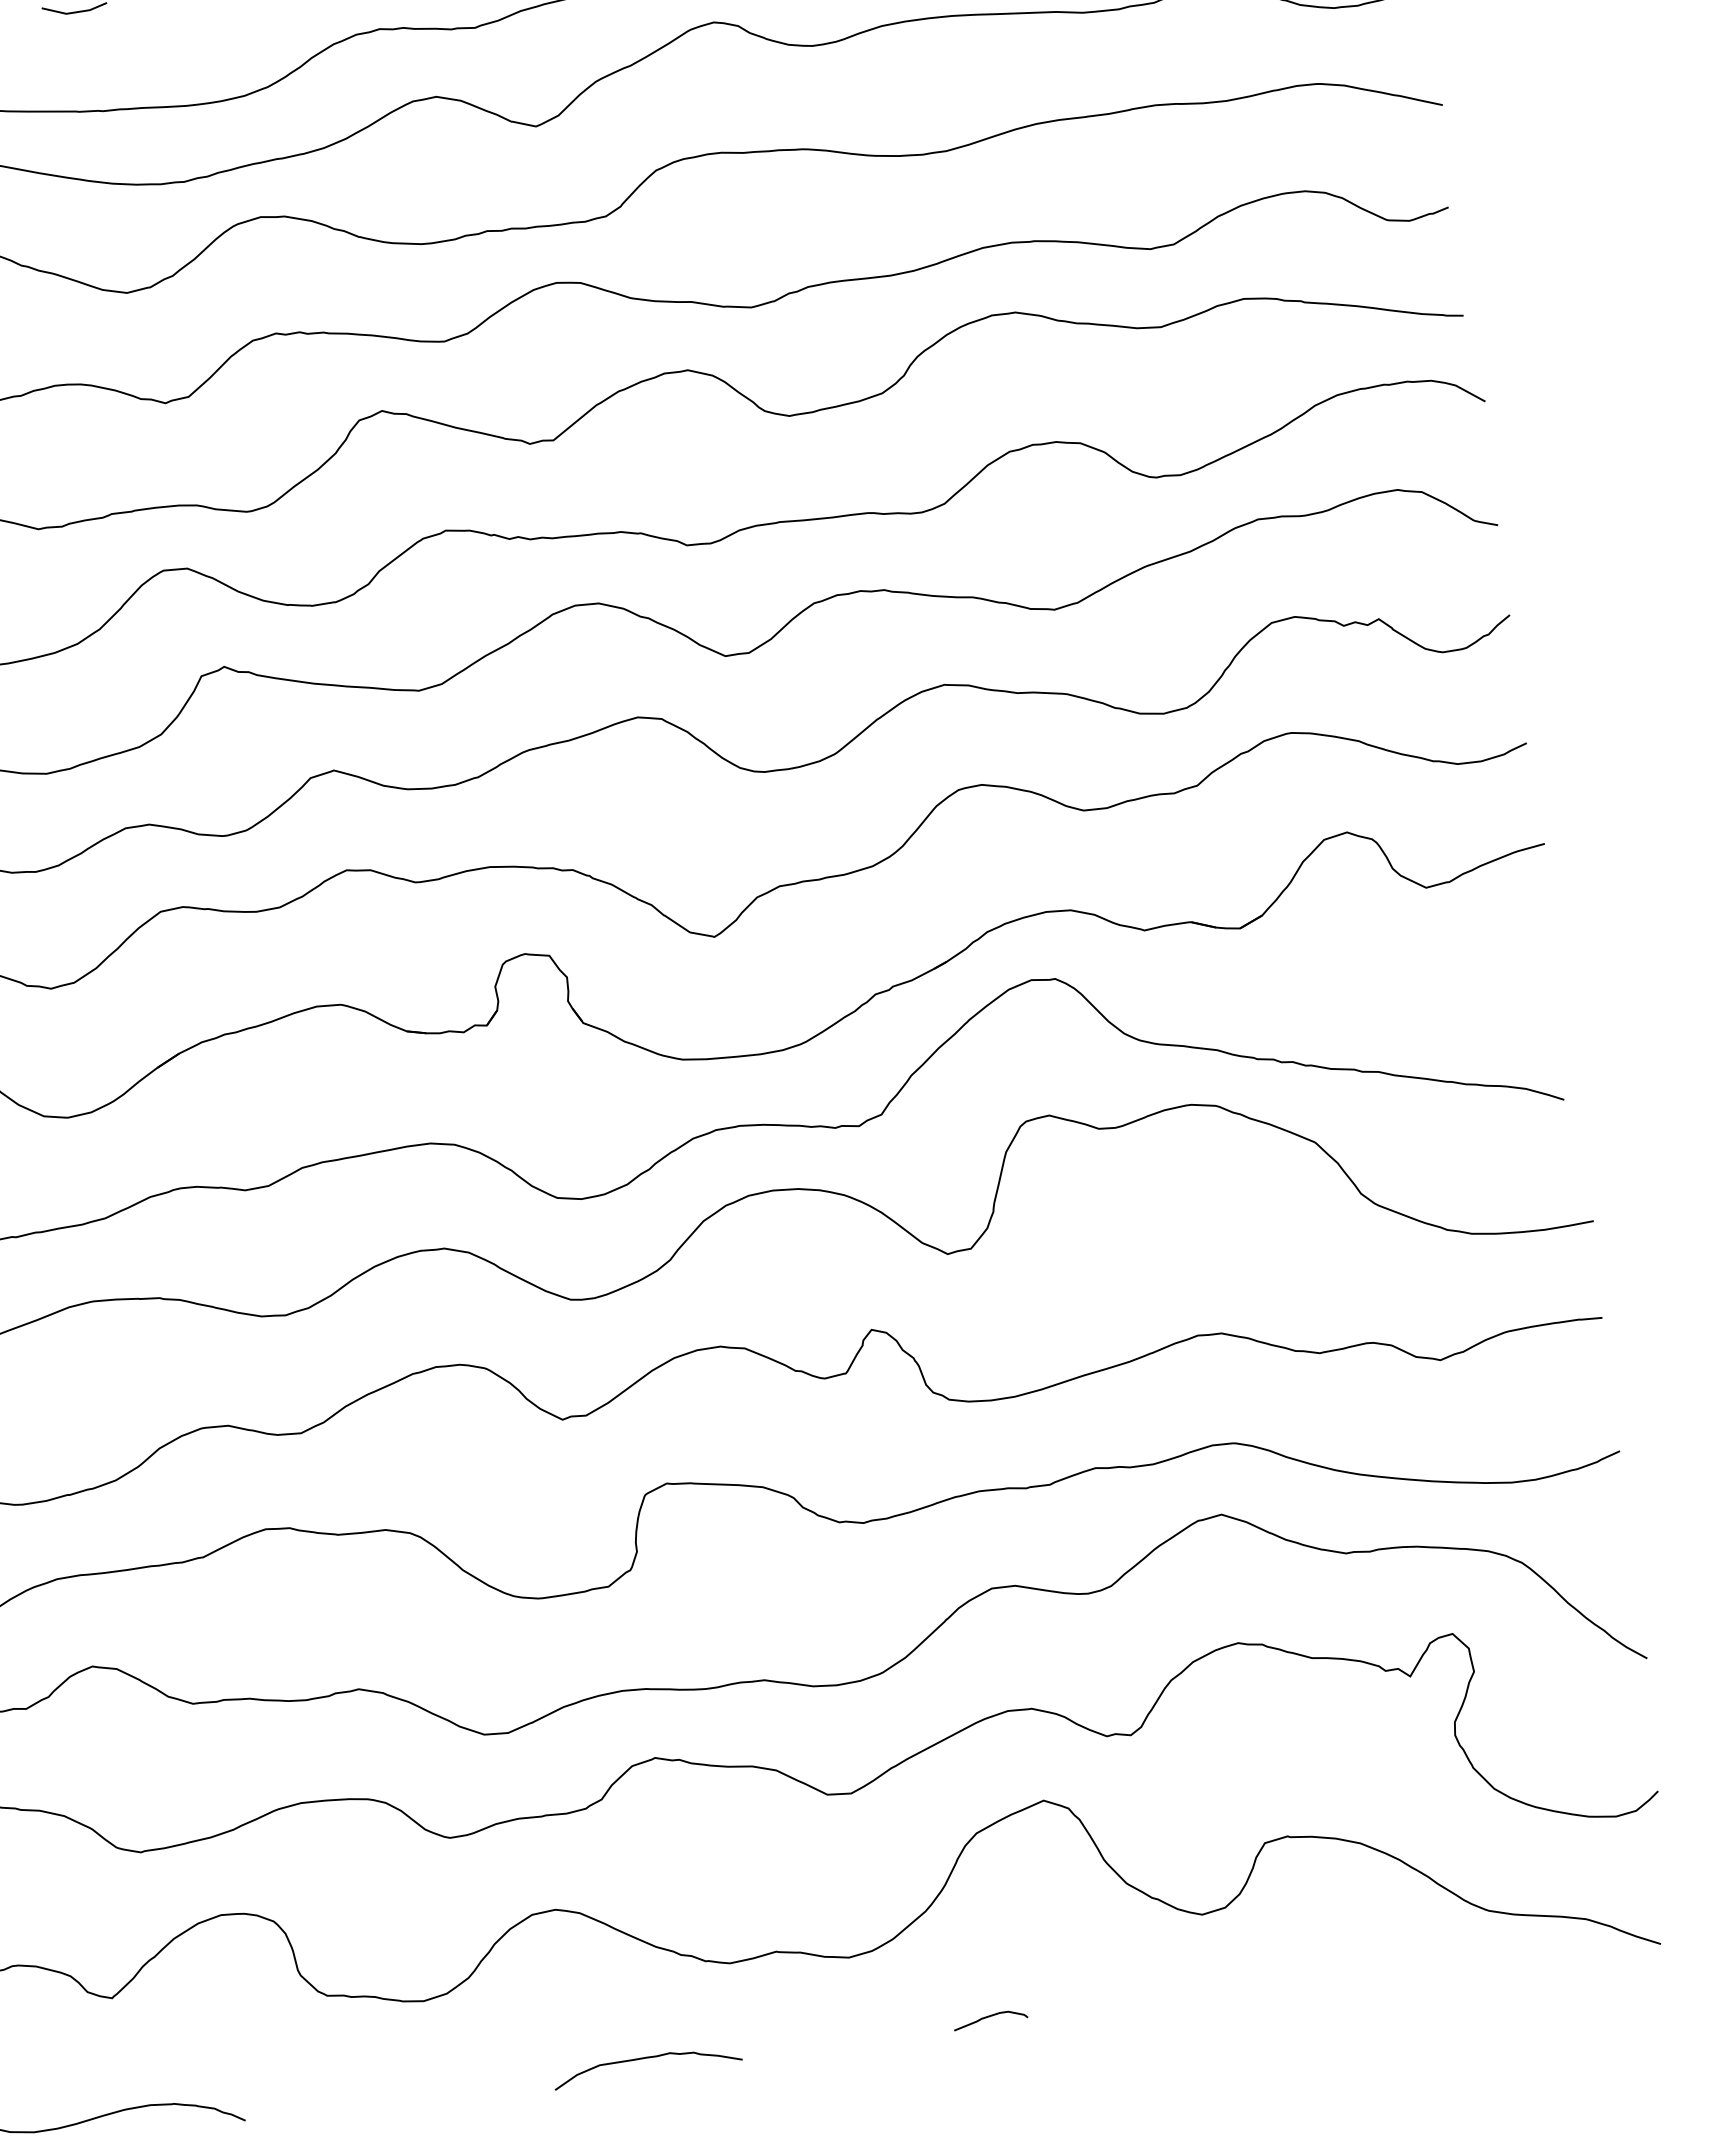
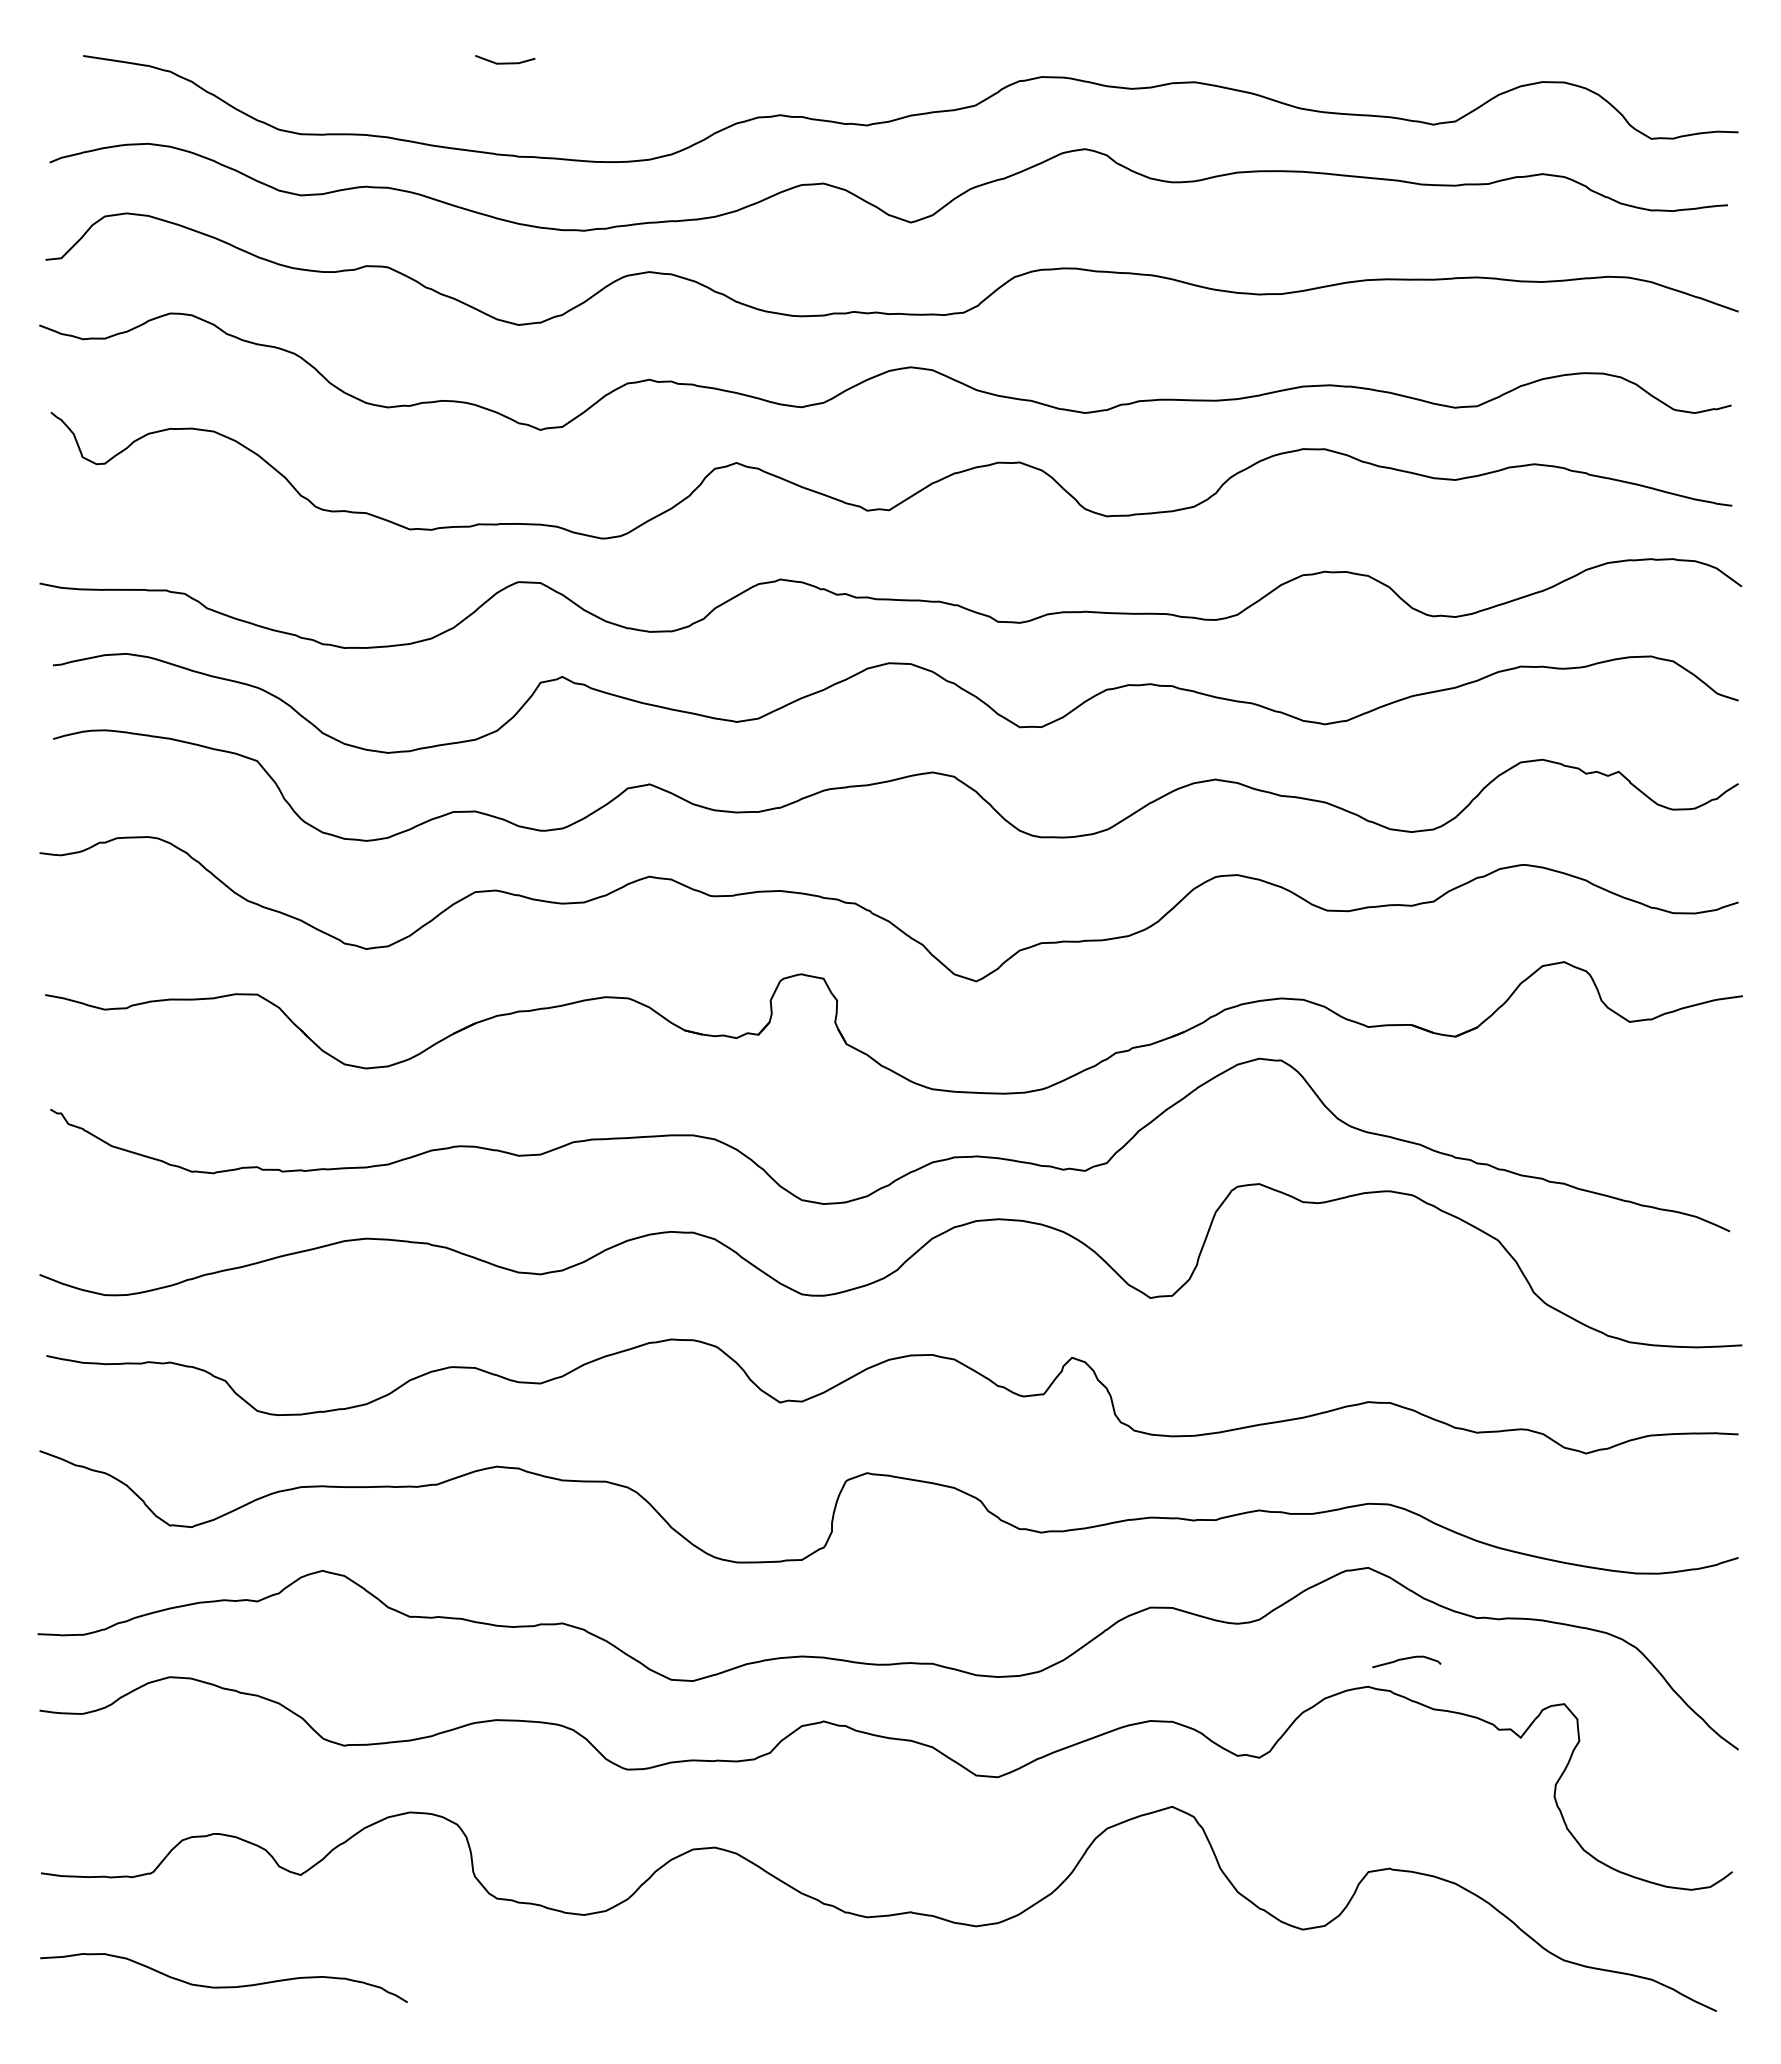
curve: (990, 2017) -> (1406, 1659), moved
curve: (646, 2059) -> (779, 1994), removed

